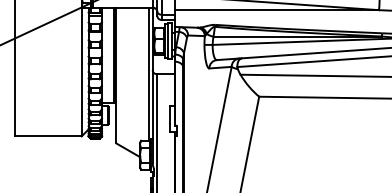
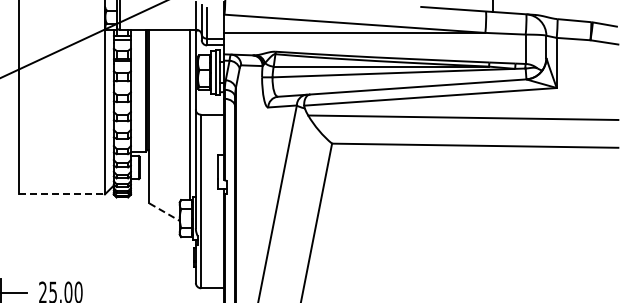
line: (48, 136) -> (62, 194), solid -> dashed
line: (128, 150) -> (164, 212), solid -> dashed

